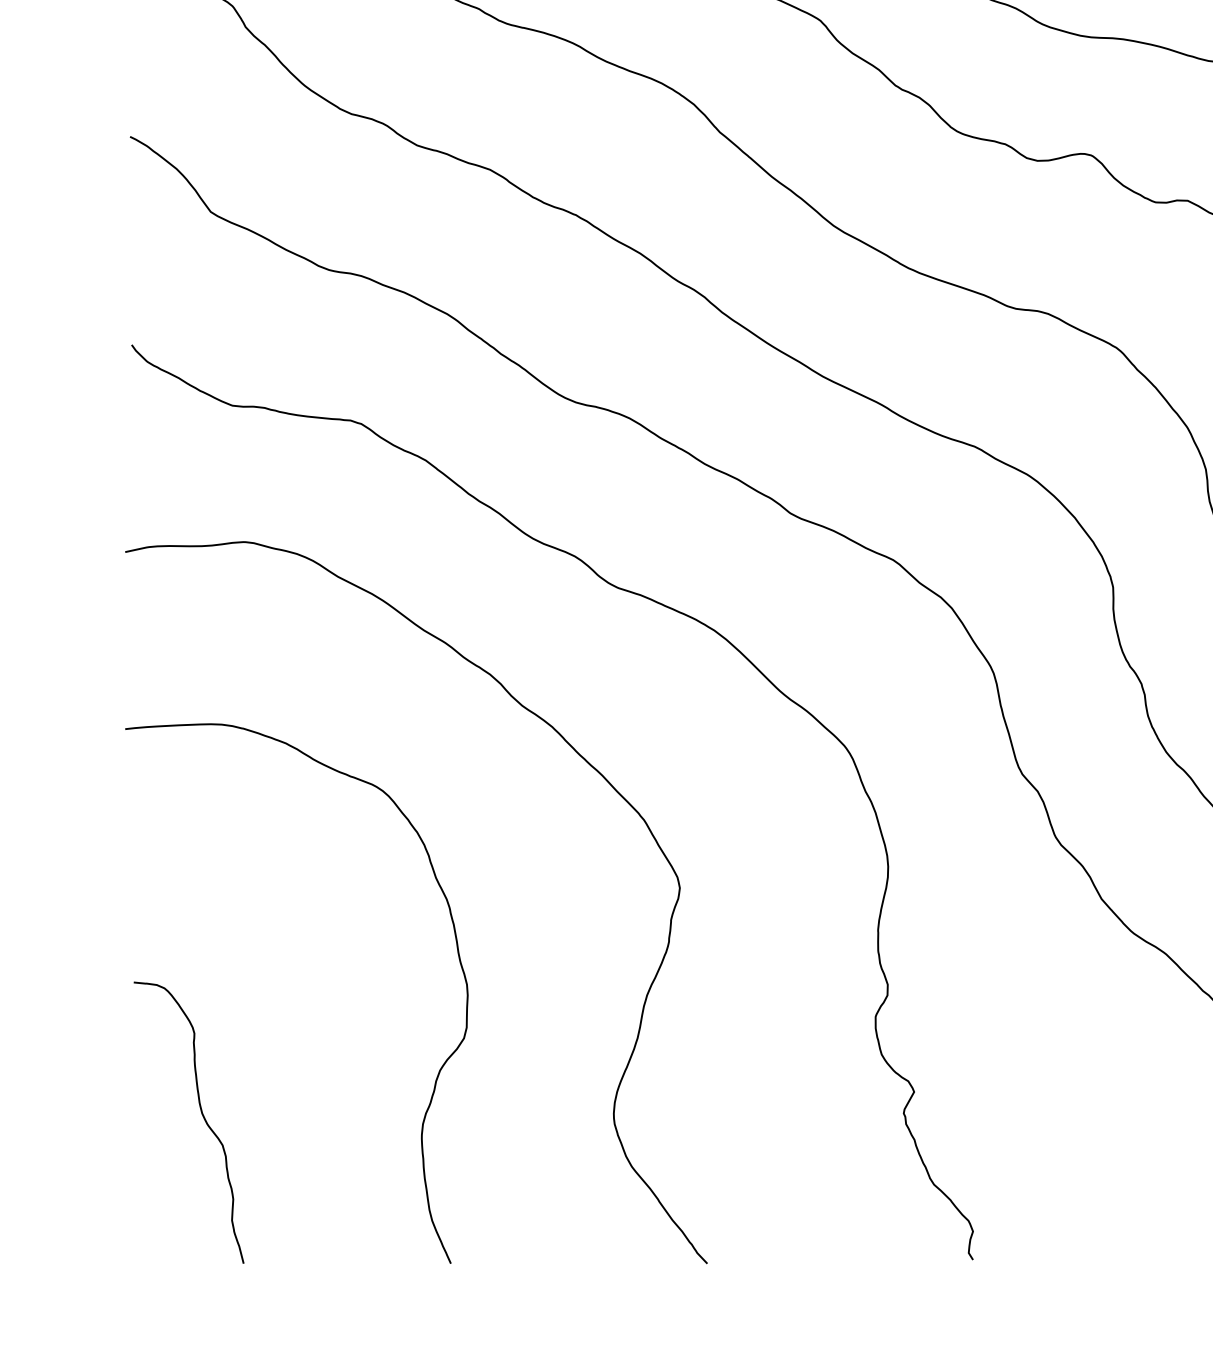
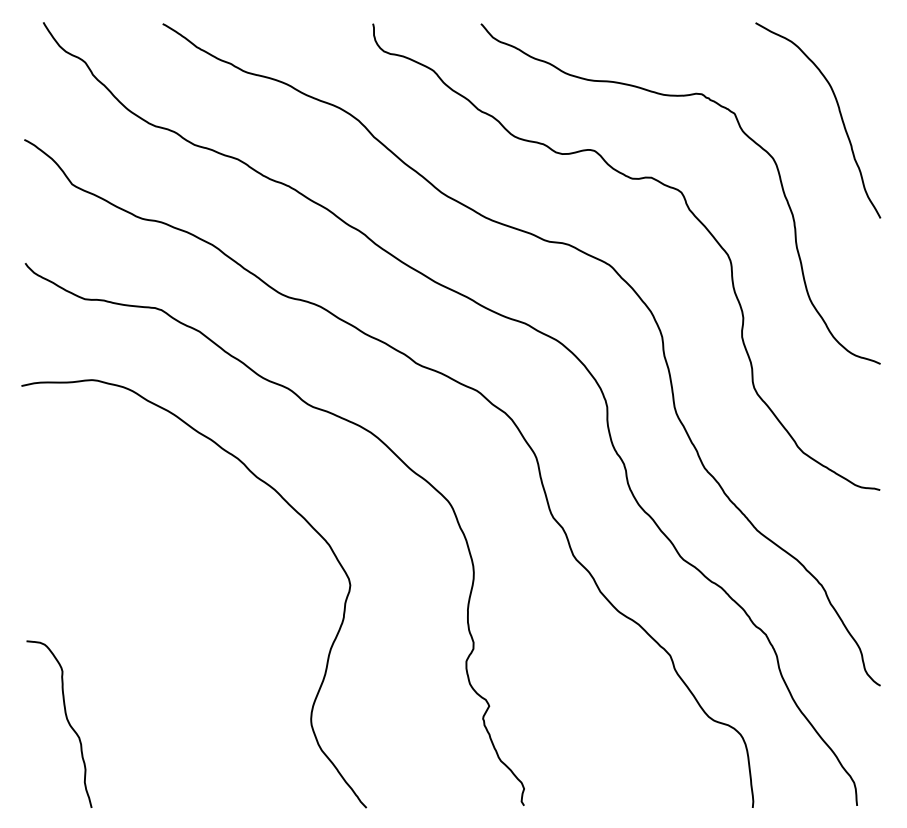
curve: (440, 1065) -> (208, 690), removed

